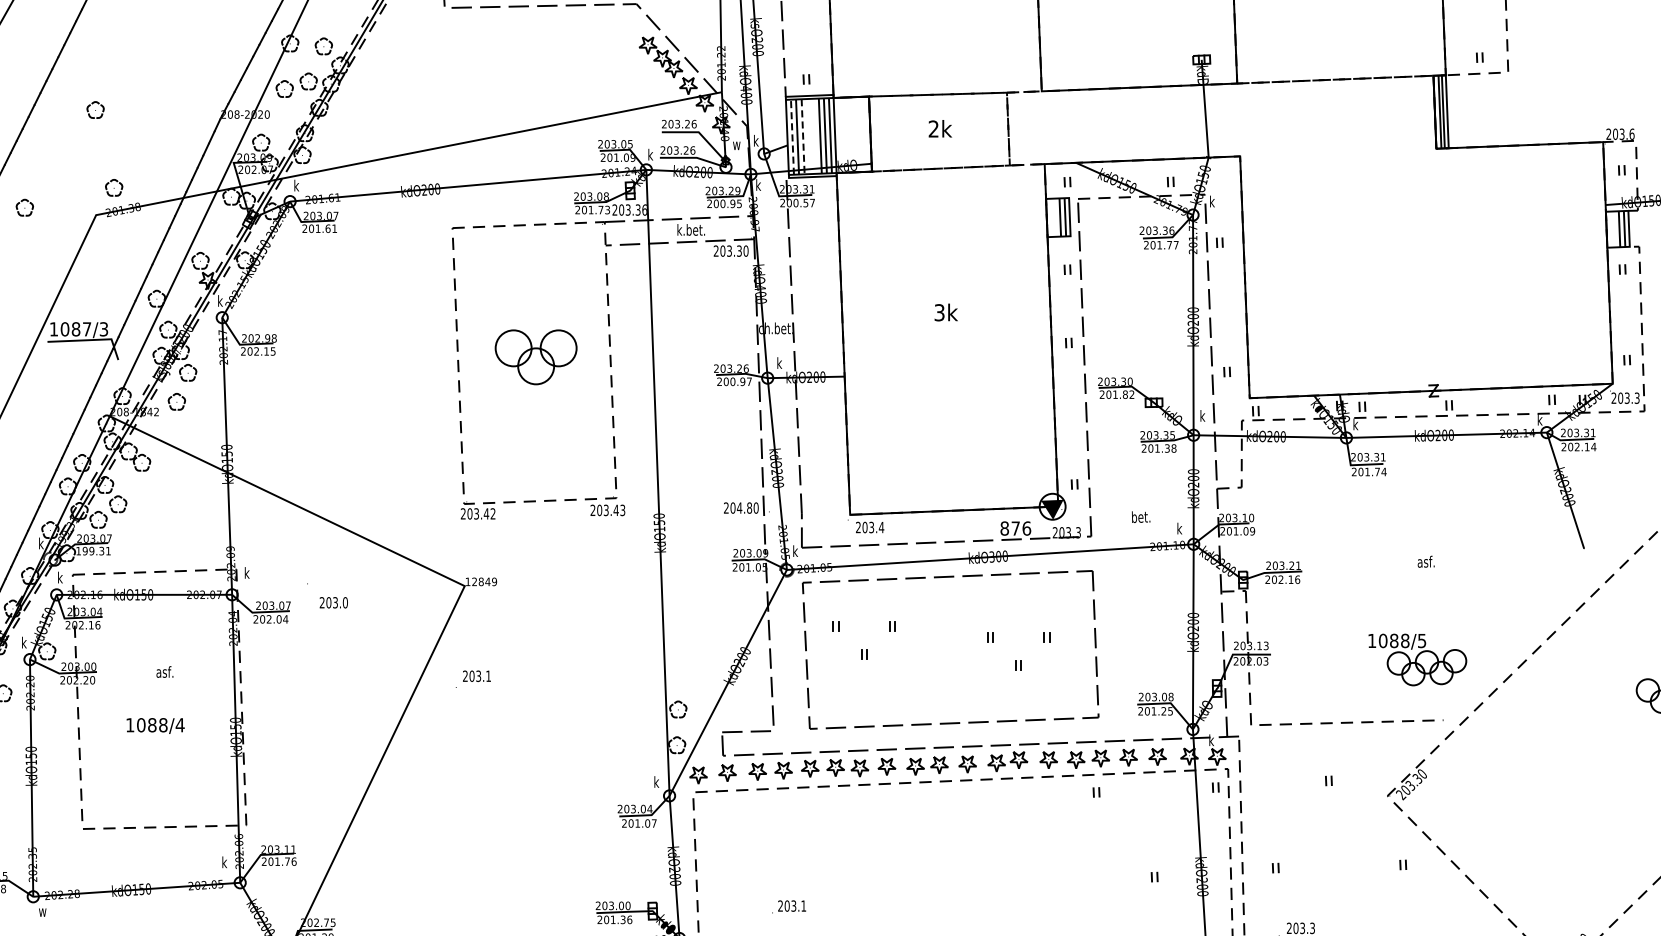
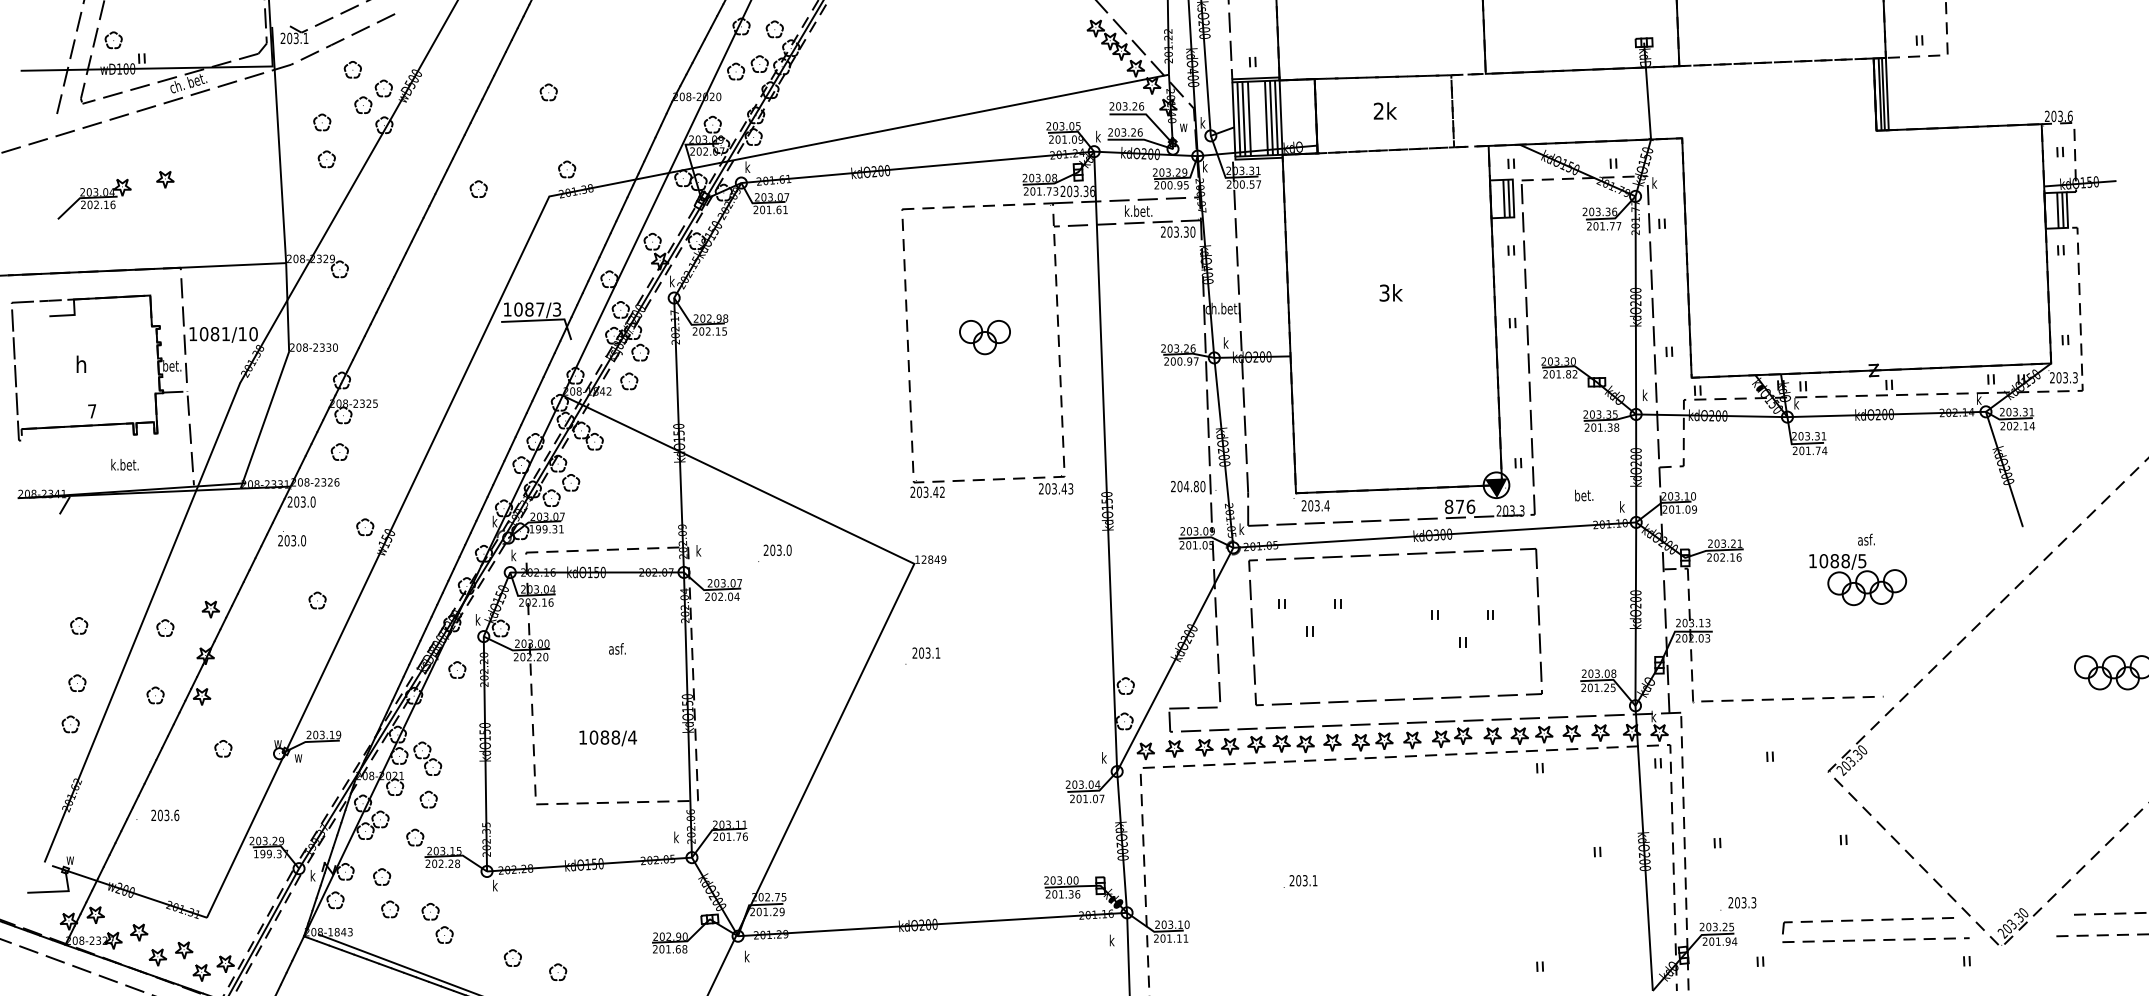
line: (792, 136) -> (1238, 118), dashed -> solid
line: (803, 137) -> (1249, 119), dashed -> solid
part: (535, 357) -> (984, 337), size x0.62
text: (333, 601) -> (777, 549), moved
part: (1418, 660) -> (1858, 580), moved
text: (155, 726) -> (608, 738), moved
text: (789, 906) -> (1300, 881), moved
text: (41, 910) -> (495, 885), w -> k

